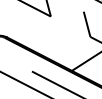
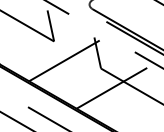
line: (60, 31) -> (64, 60), added

